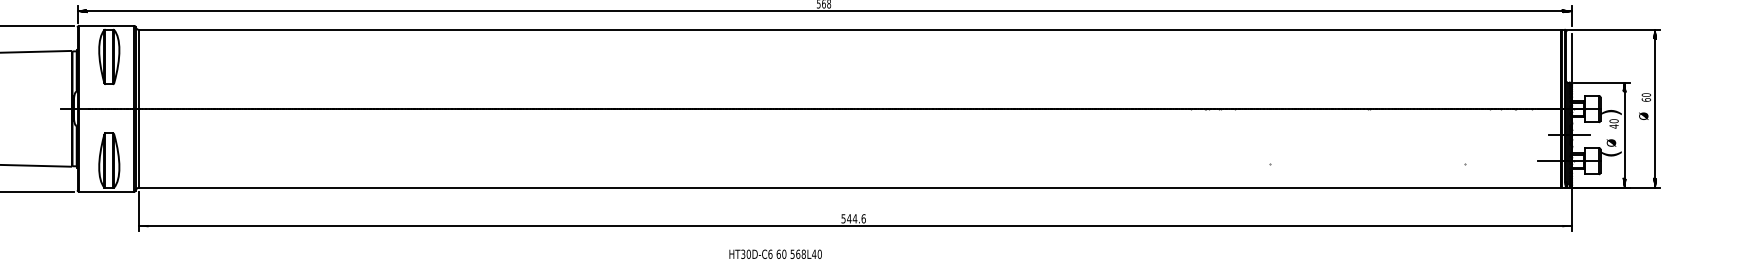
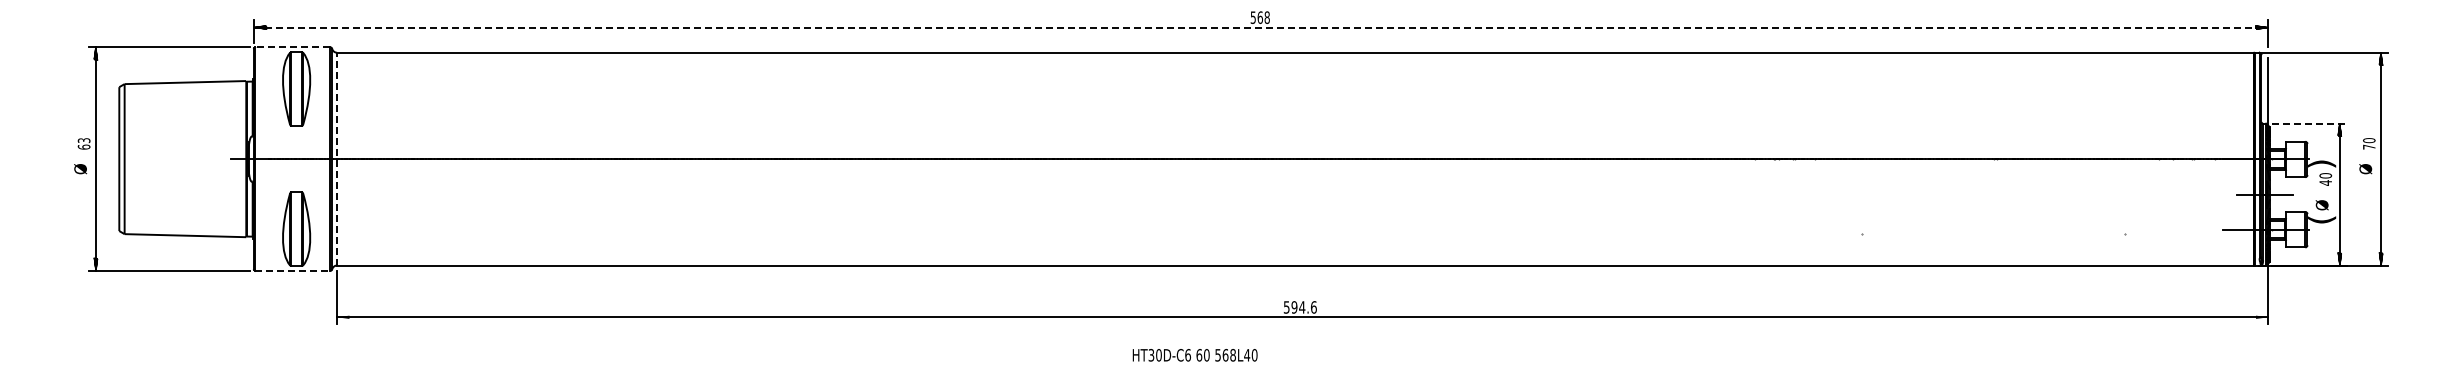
line: (824, 11) -> (1261, 27), solid -> dashed
line: (106, 26) -> (292, 47), solid -> dashed
line: (1602, 82) -> (2309, 123), solid -> dashed
text: (1646, 99) -> (2369, 146), 60 -> 70
line: (139, 108) -> (337, 158), solid -> dashed
line: (106, 191) -> (292, 270), solid -> dashed
text: (849, 218) -> (1294, 307), 544.6 -> 594.6

